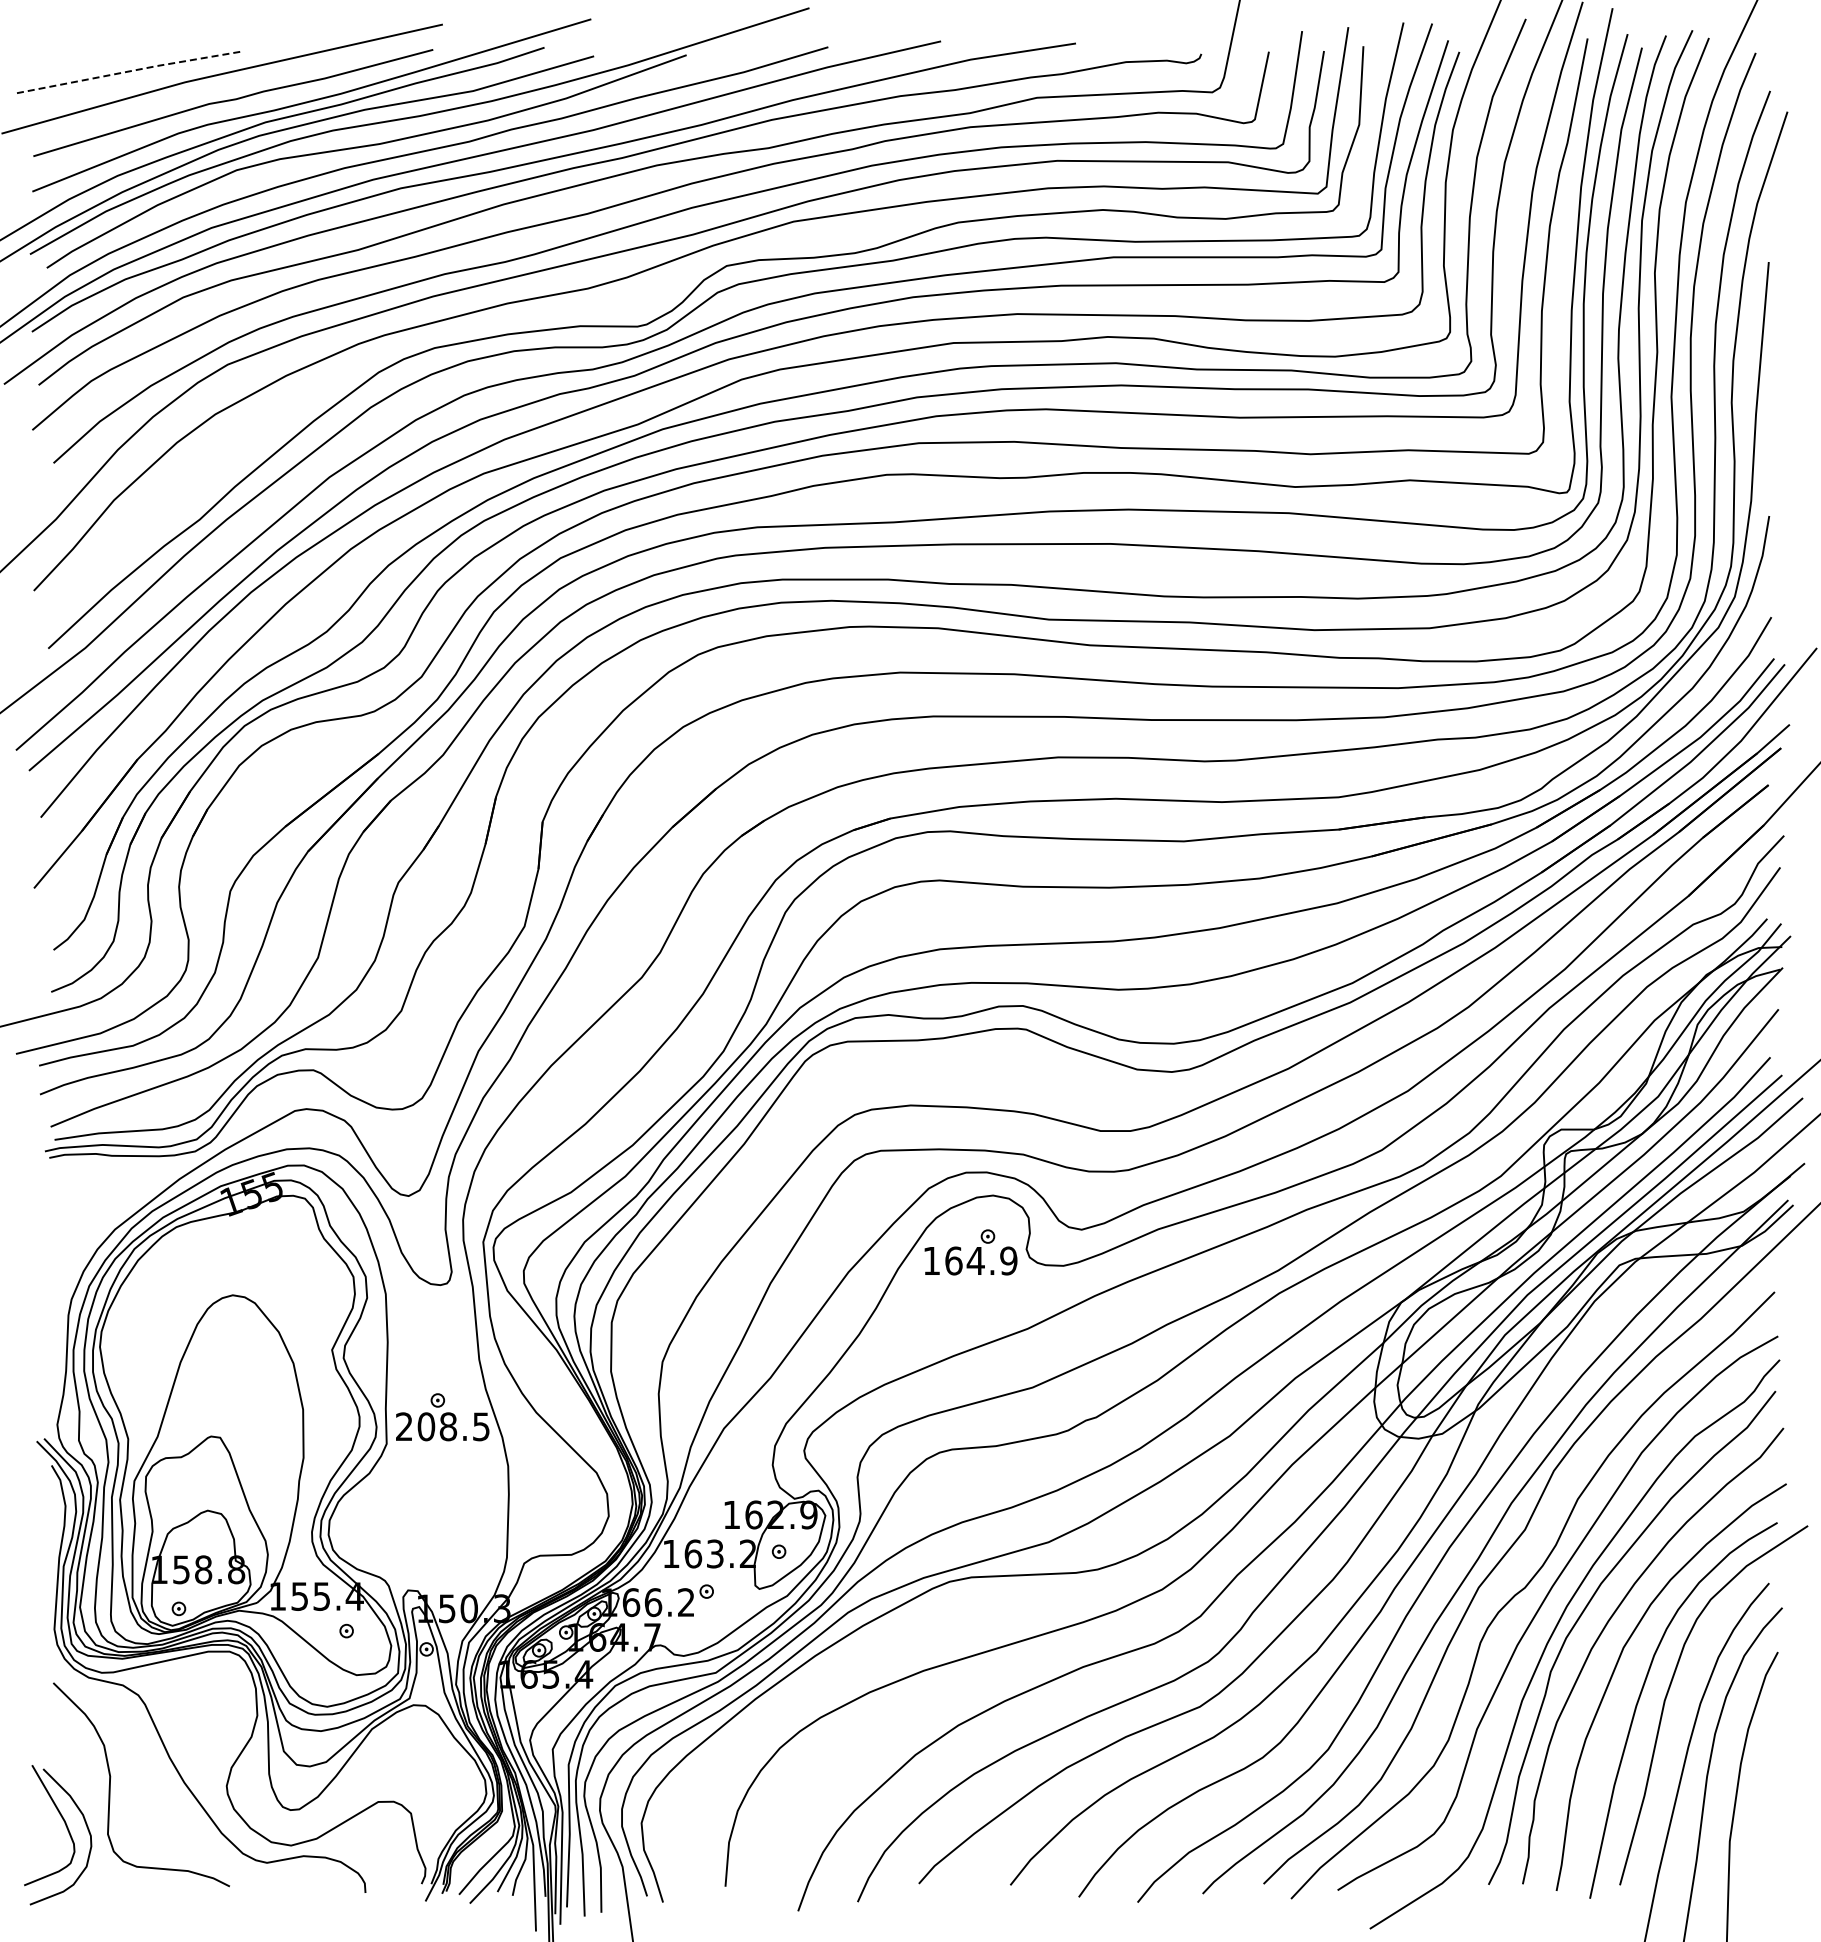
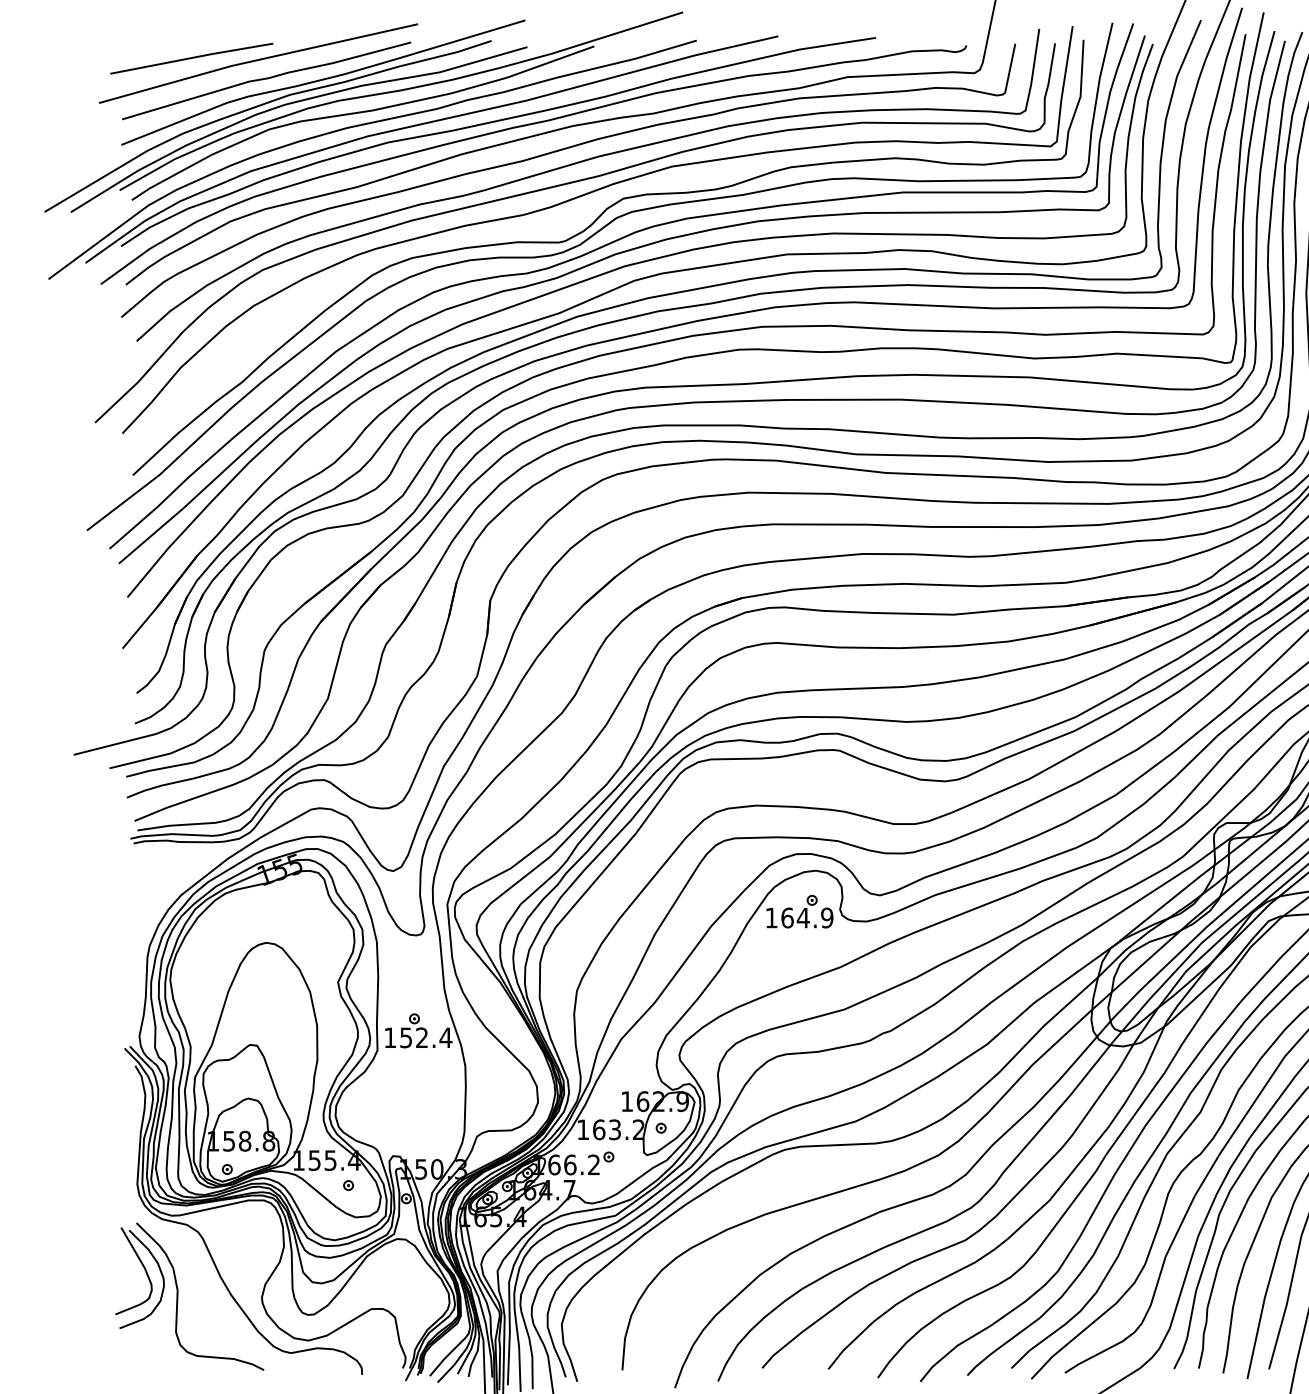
line: (130, 71) -> (192, 58), dashed -> solid
text: (443, 1426) -> (418, 1037), 208.5 -> 152.4
part: (68, 1833) -> (147, 1276), moved

